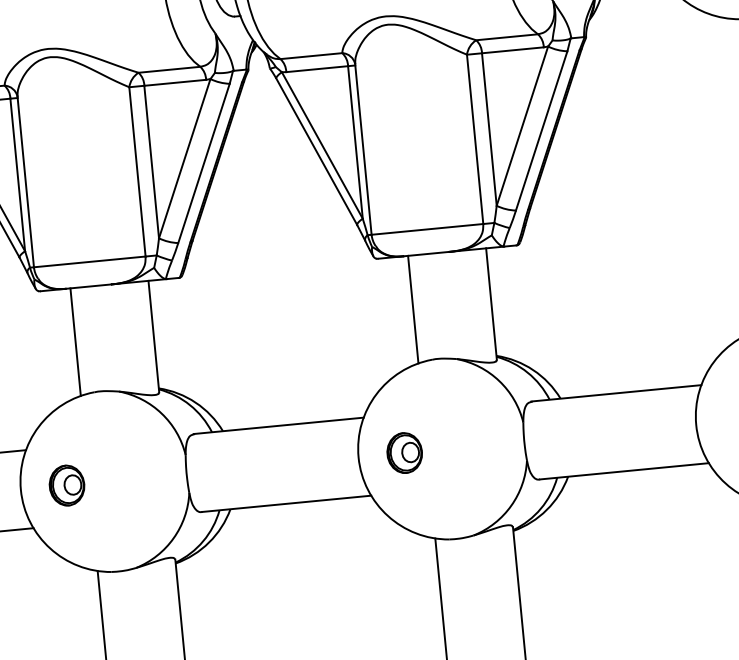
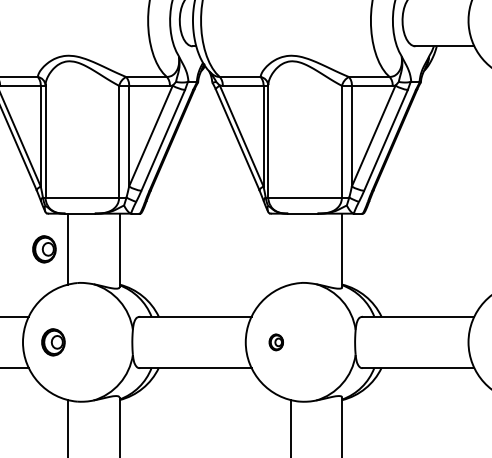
line: (412, 308) -> (290, 248), removed
part: (39, 346) -> (44, 249), added
part: (405, 453) -> (276, 342), size x0.6

